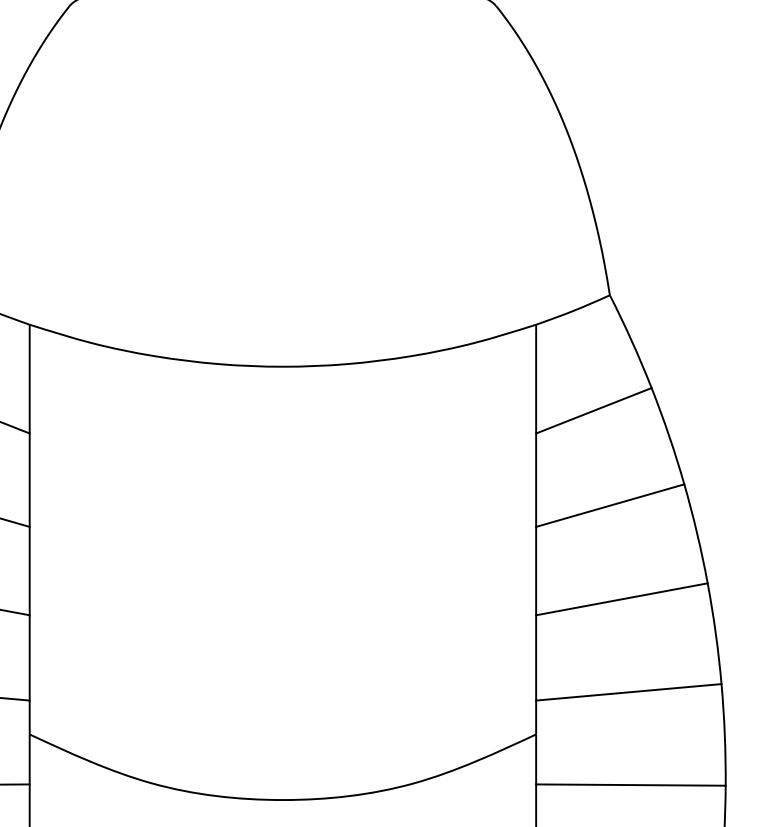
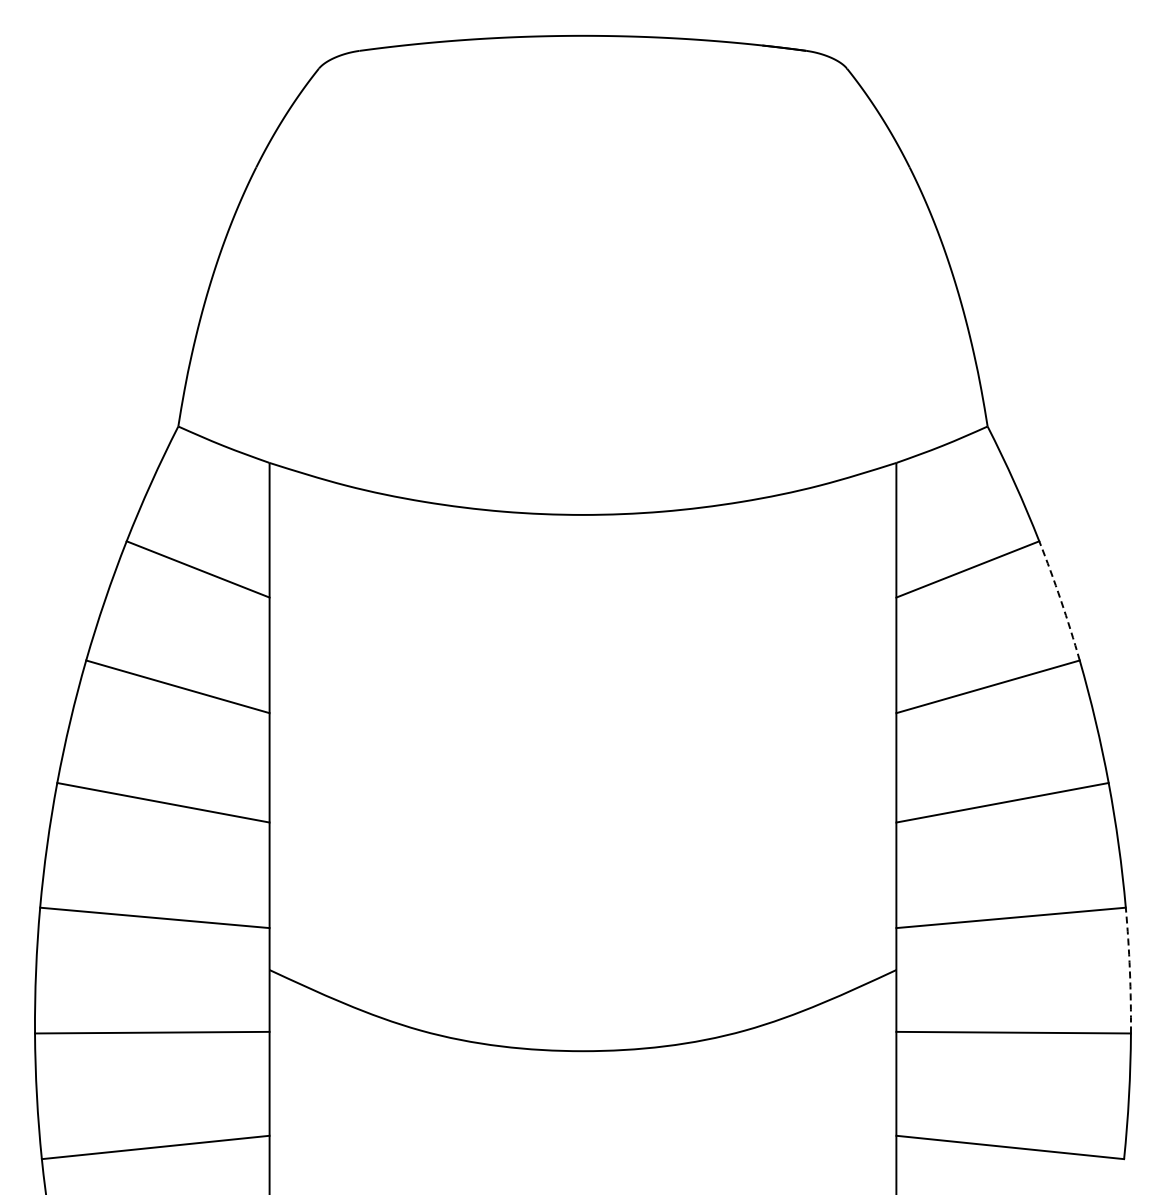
arc: (668, 435) -> (1060, 600), solid -> dashed
arc: (724, 734) -> (1129, 970), solid -> dashed

